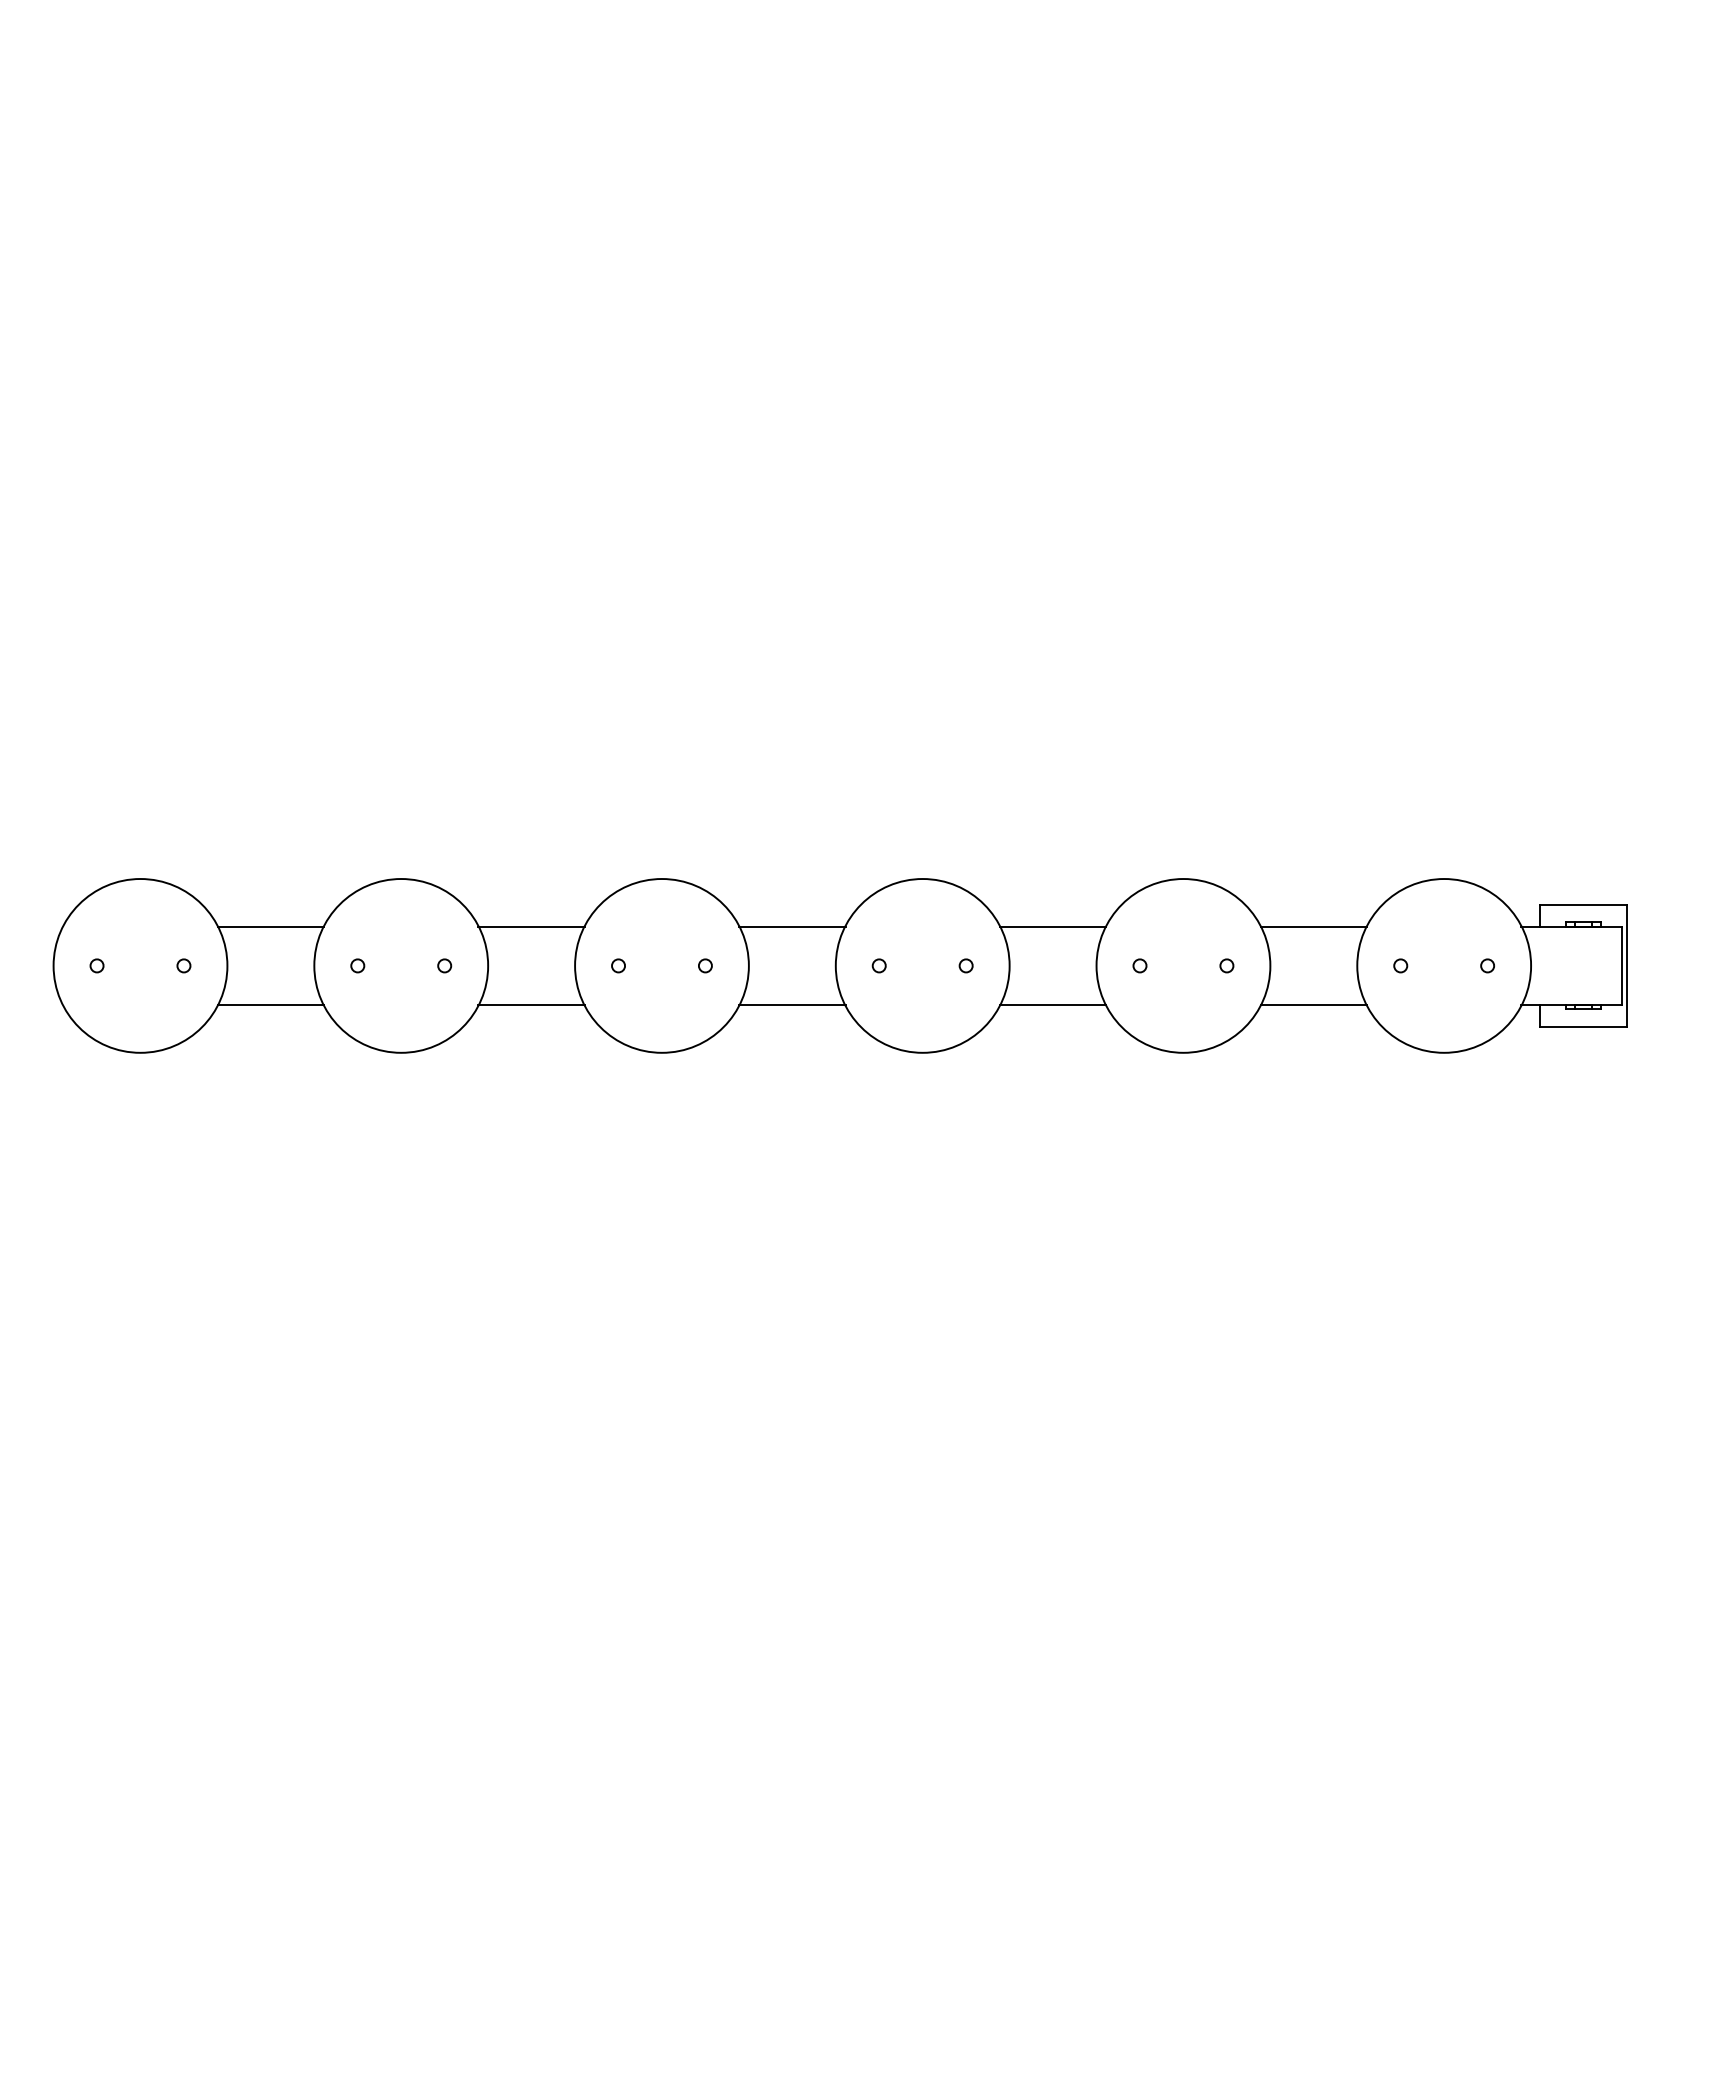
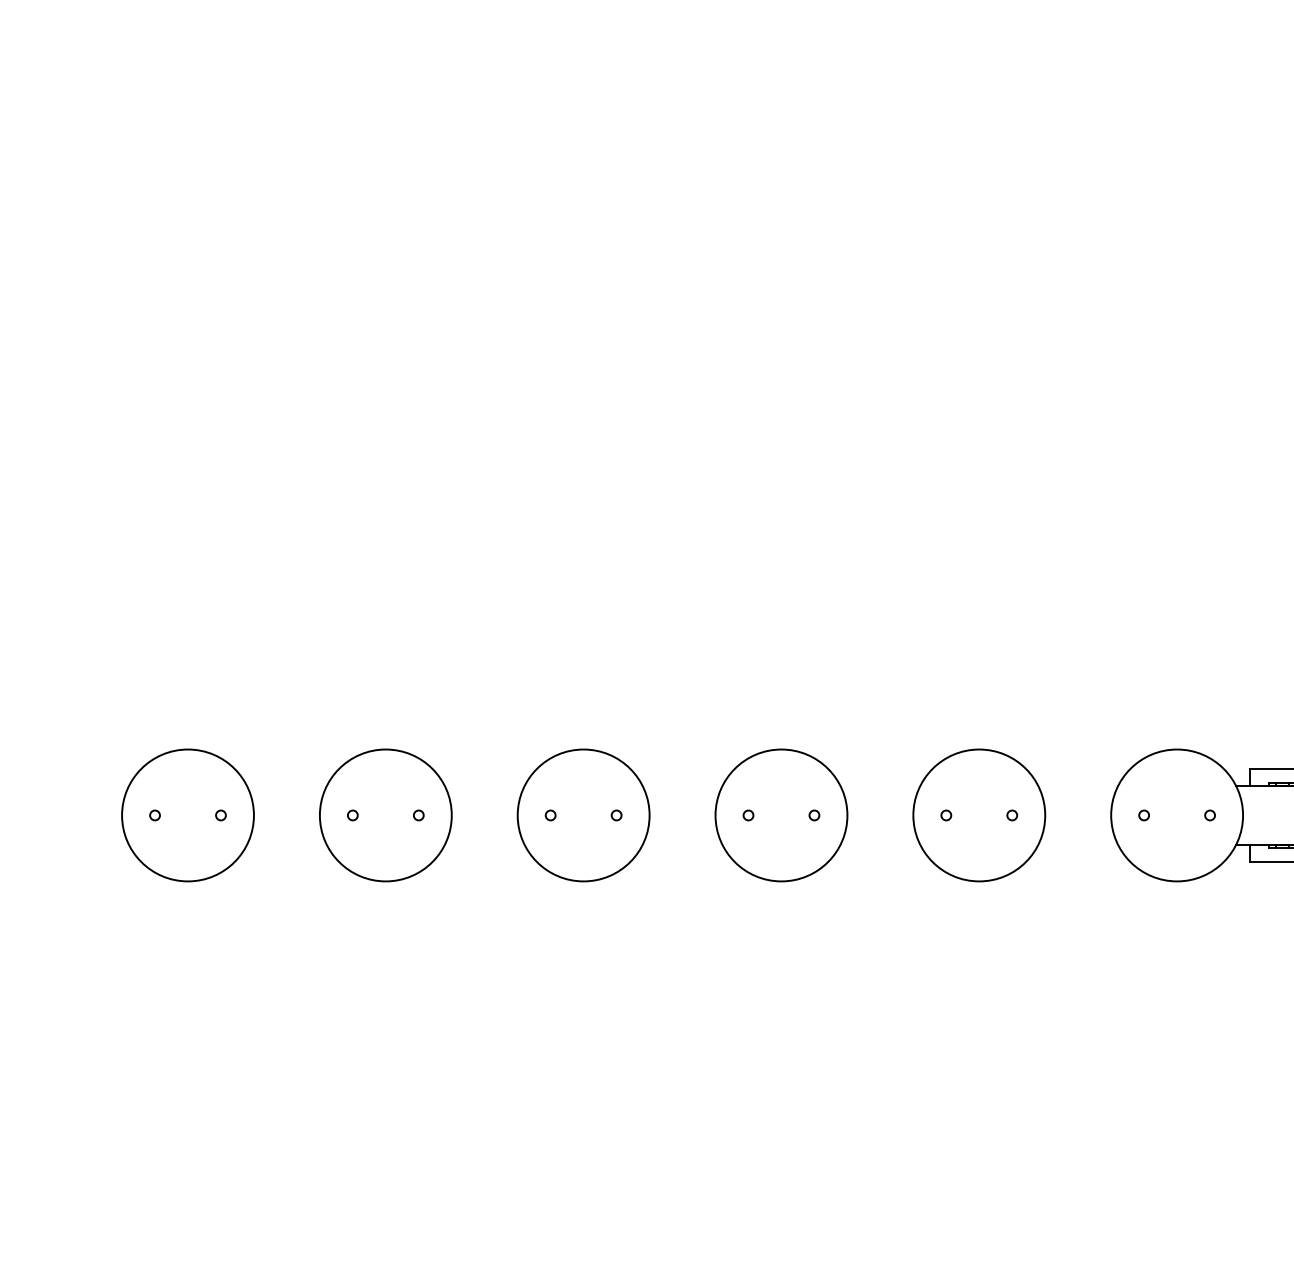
line: (270, 926) -> (286, 785), removed
line: (531, 926) -> (484, 785), removed
line: (792, 926) -> (682, 785), removed
line: (1052, 926) -> (879, 785), removed
line: (1313, 926) -> (1077, 785), removed
line: (270, 1005) -> (286, 845), removed
line: (531, 1005) -> (484, 845), removed
line: (792, 1005) -> (682, 845), removed
line: (1052, 1005) -> (879, 845), removed
line: (1313, 1005) -> (1077, 845), removed

